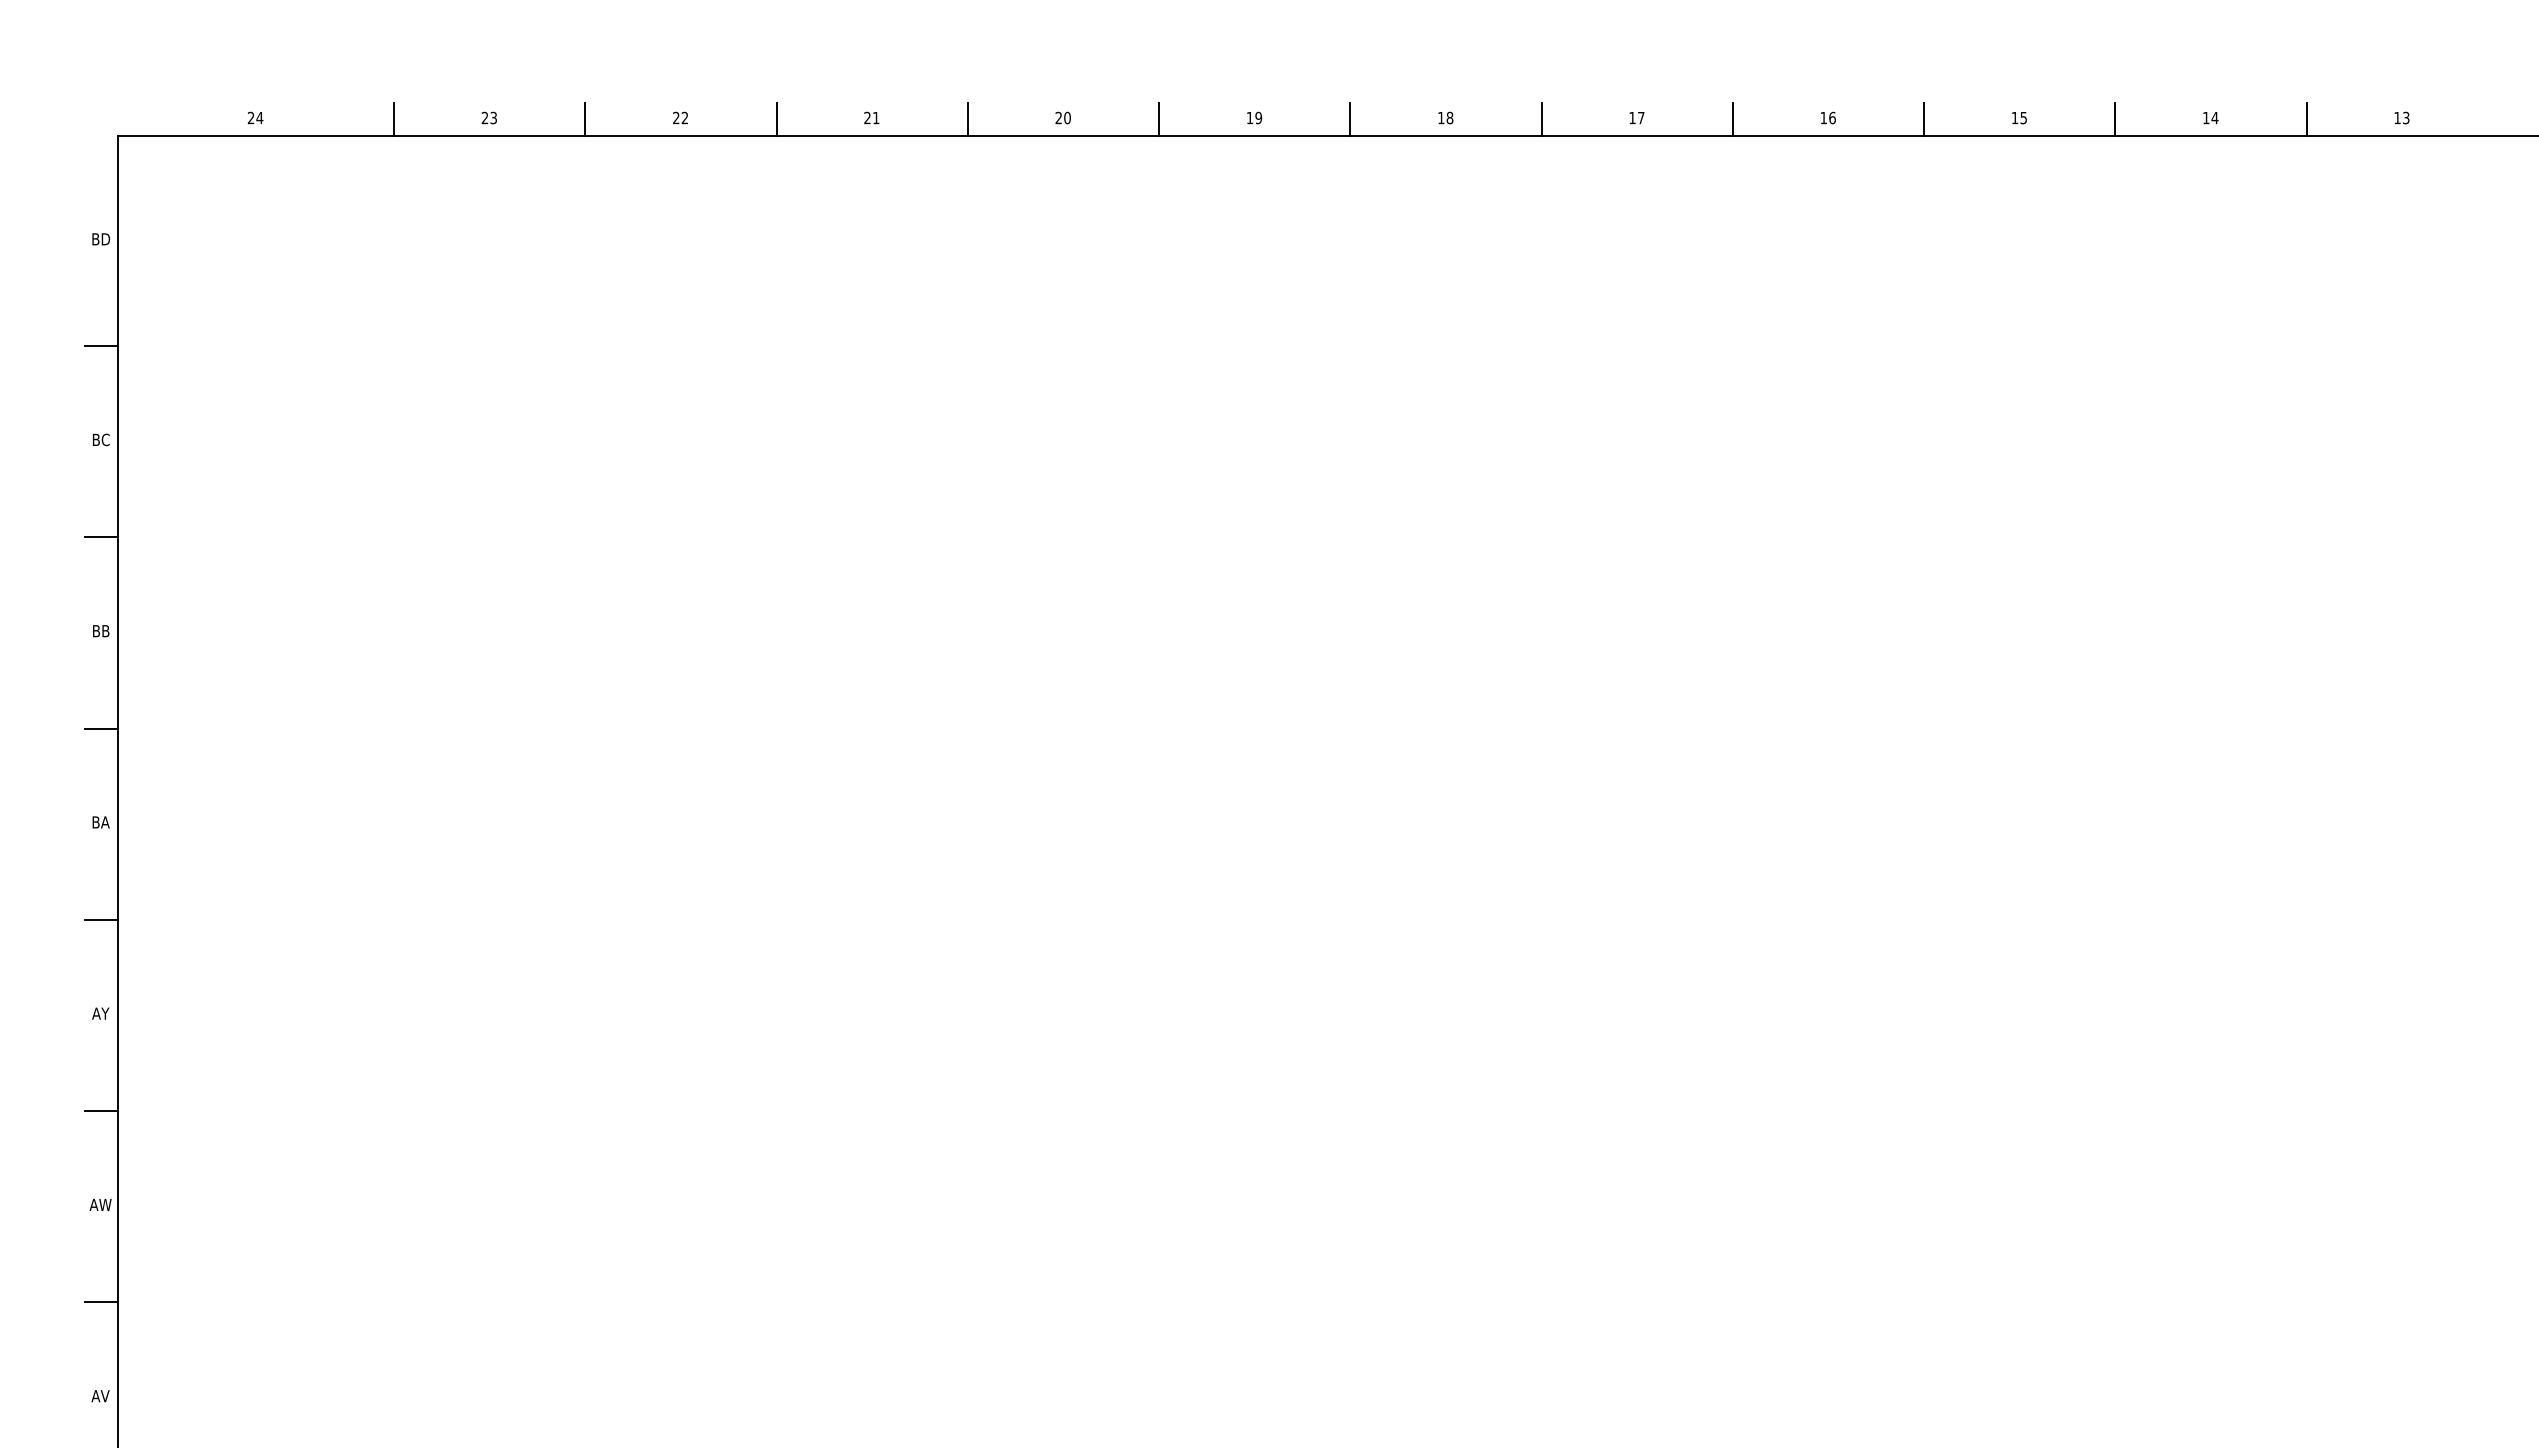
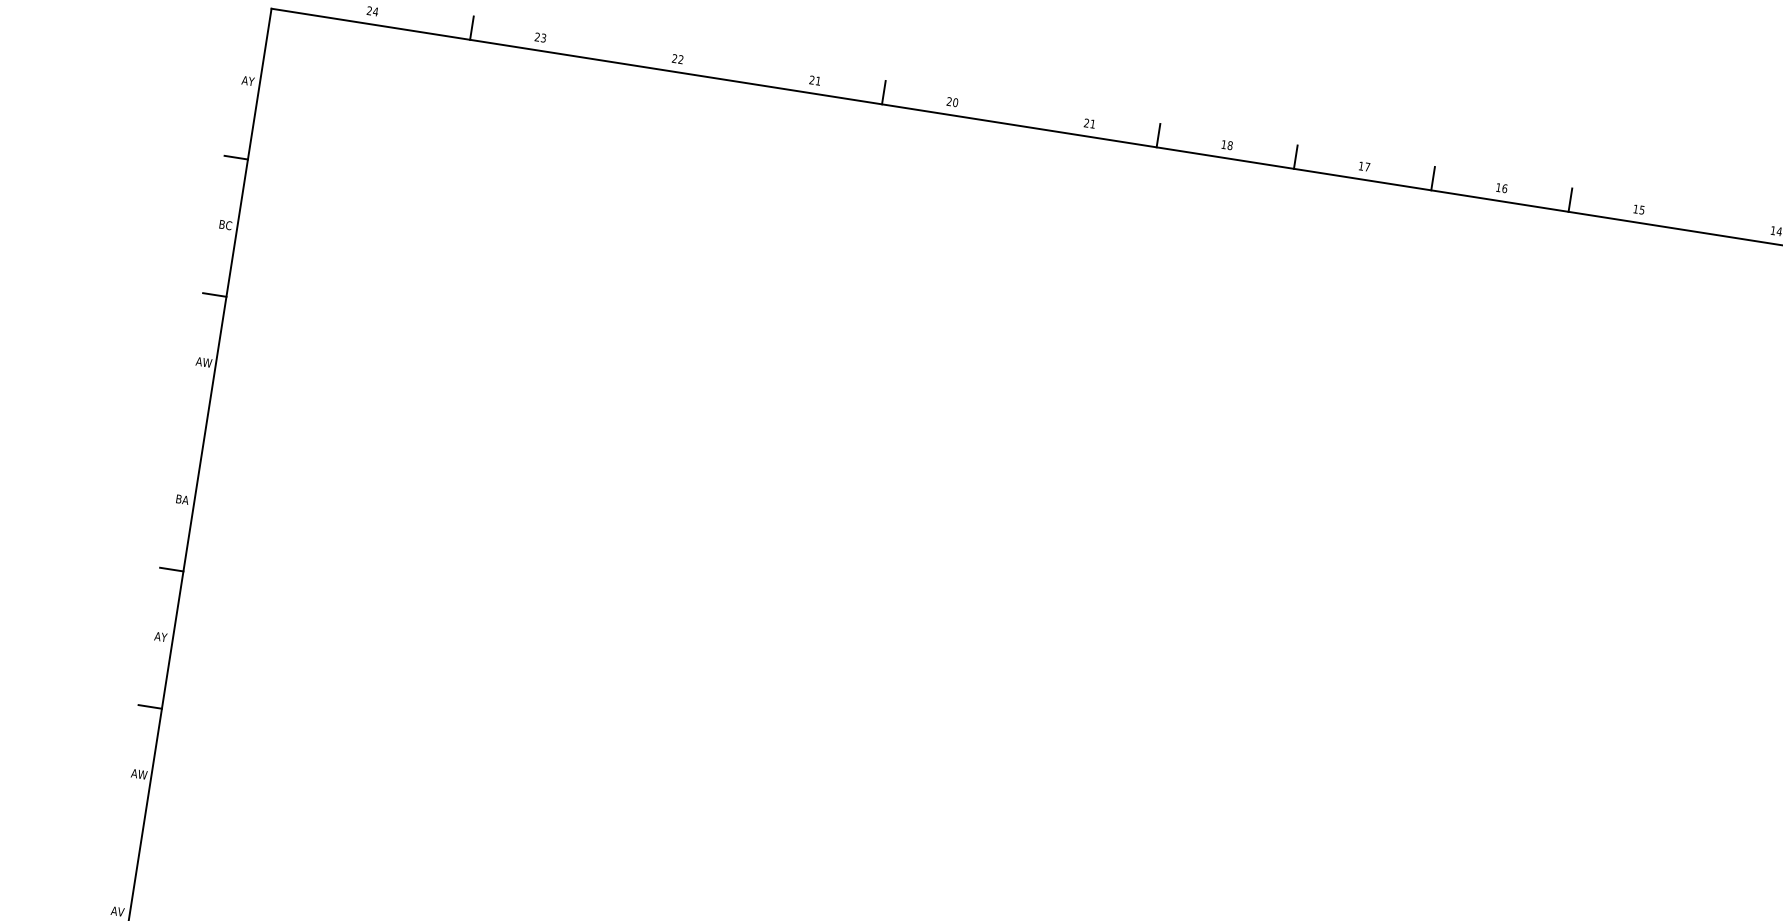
text: (1254, 117) -> (1089, 123), 19 -> 21
line: (585, 119) -> (609, 49), removed
line: (776, 119) -> (746, 70), removed
line: (1159, 119) -> (1021, 114), removed
line: (2115, 119) -> (1707, 221), removed
text: (101, 239) -> (248, 81), BD -> AY
text: (100, 631) -> (203, 362), BB -> AW
line: (100, 728) -> (192, 432), removed
line: (100, 1302) -> (128, 844), removed

